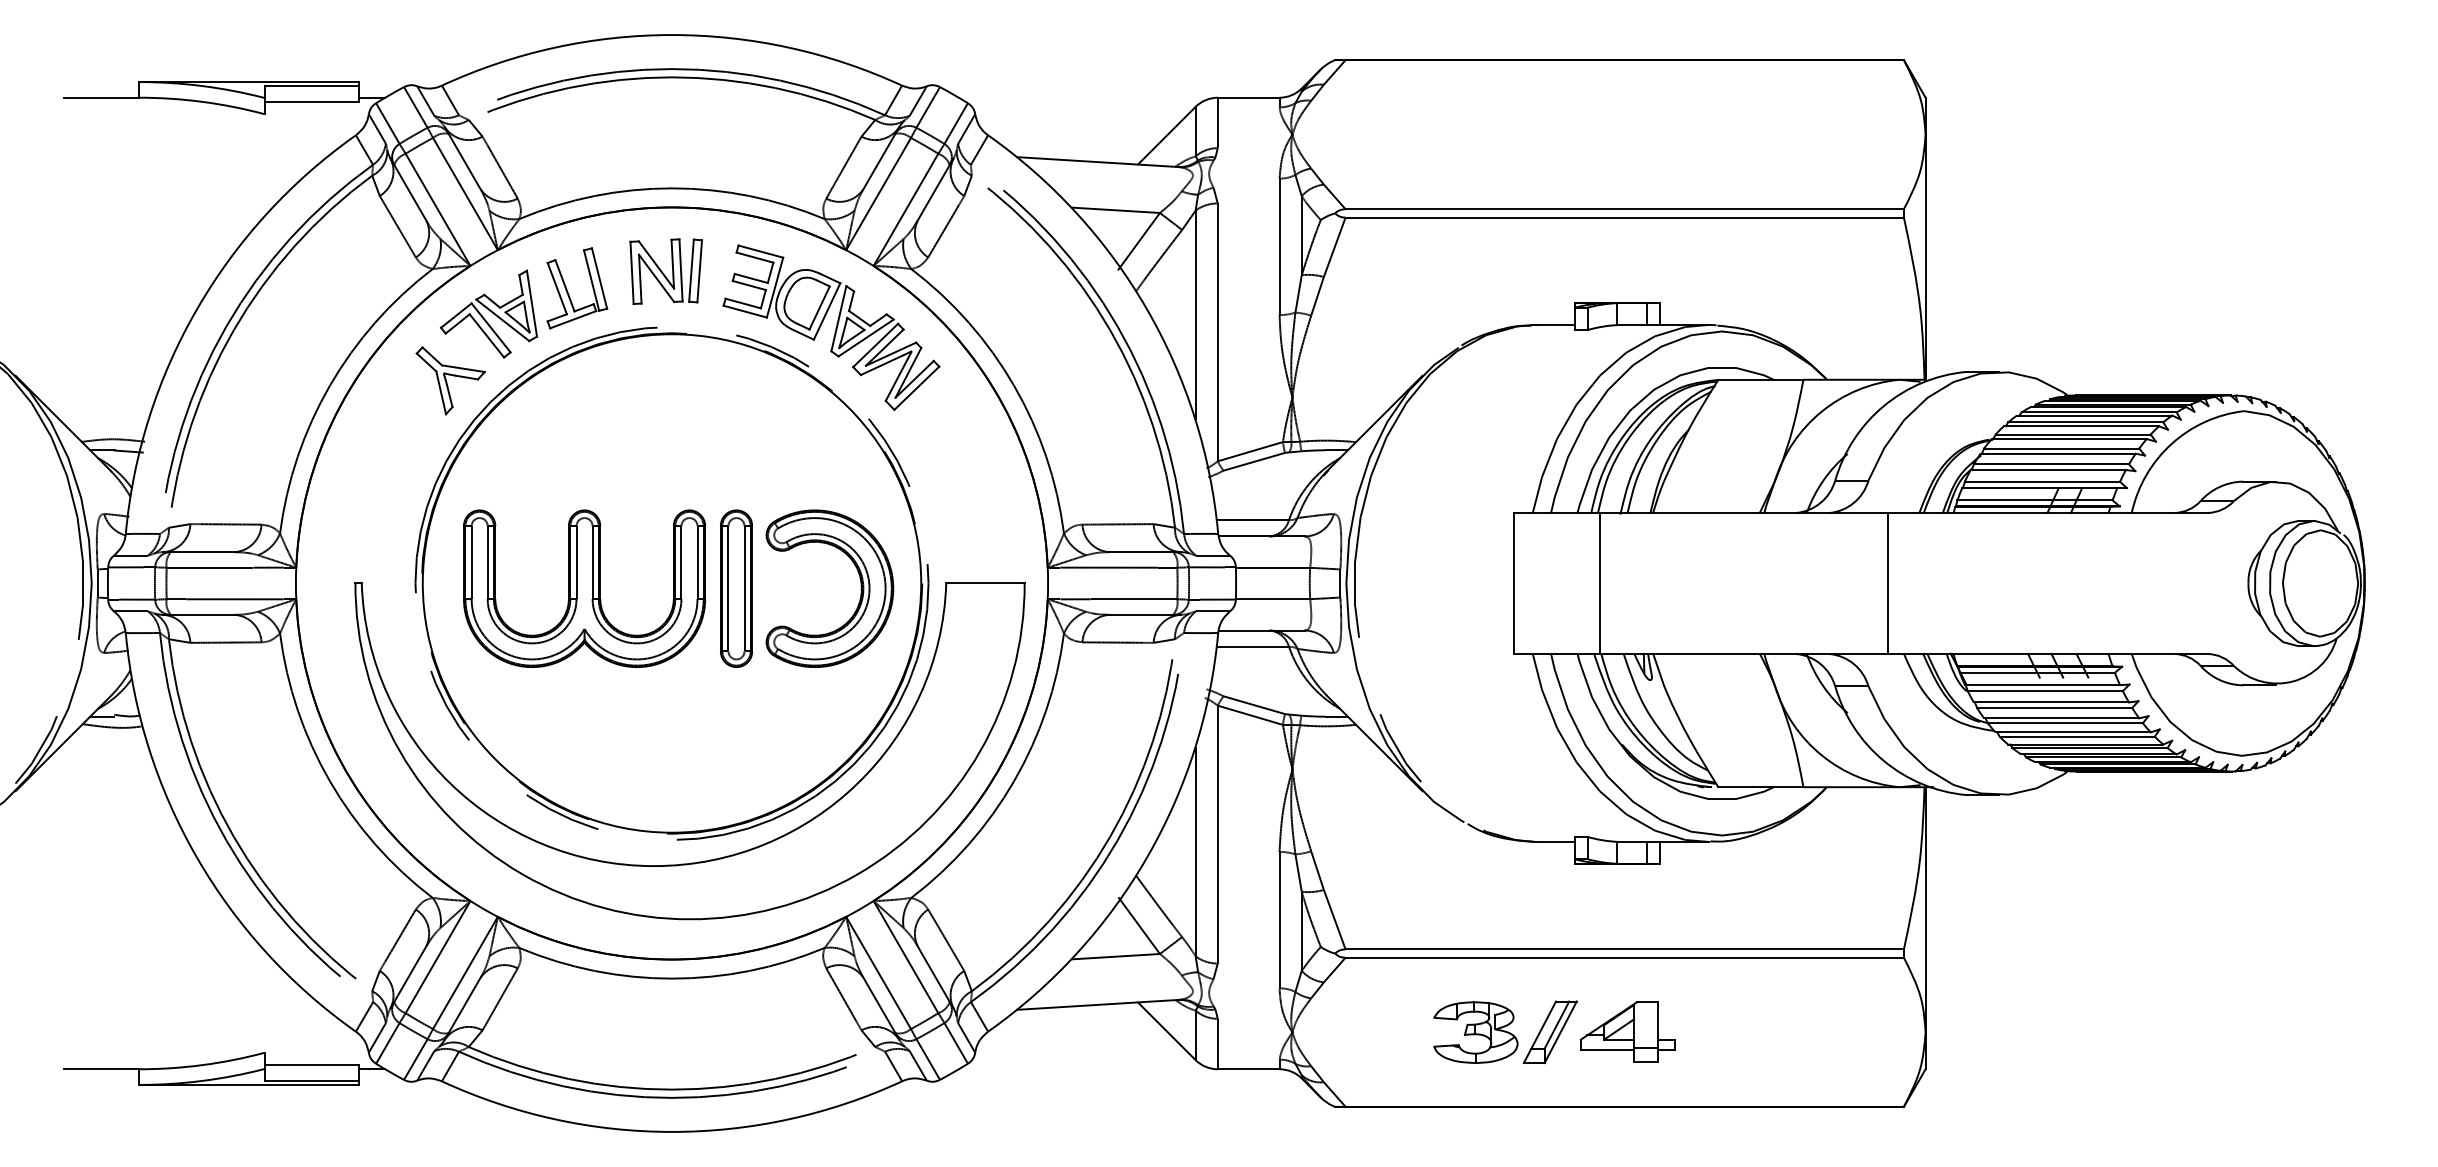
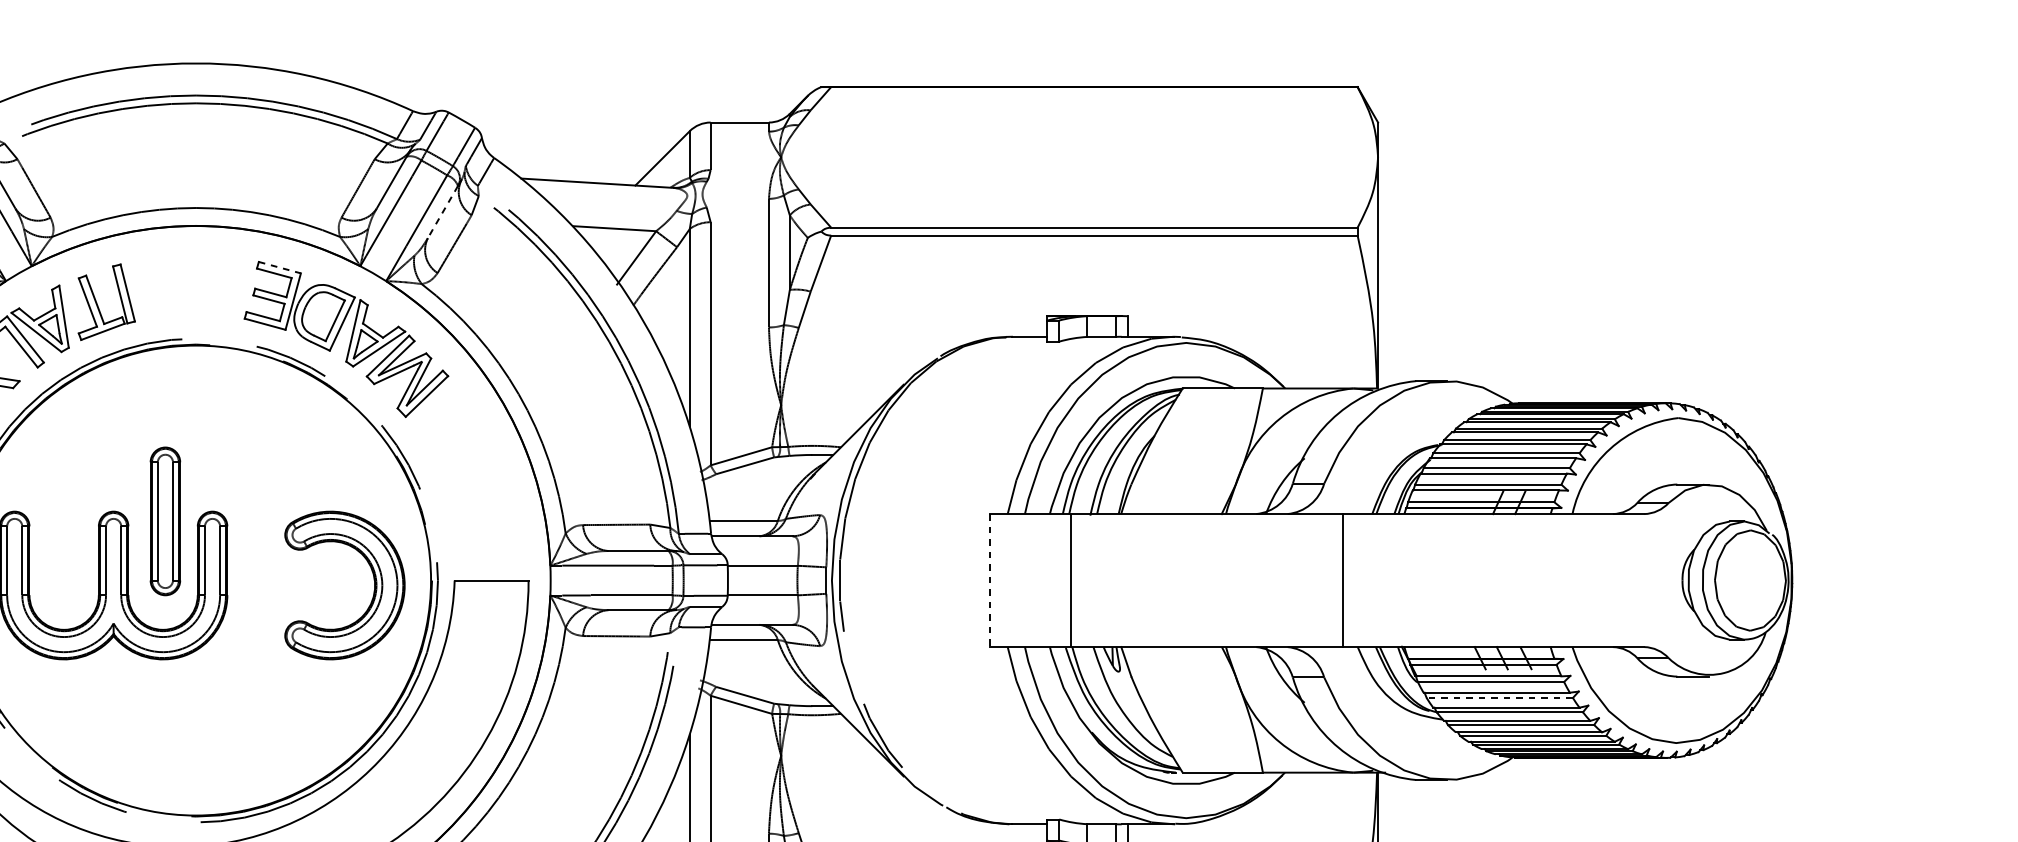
line: (933, 193) -> (442, 212), solid -> dashed
line: (761, 251) -> (280, 267), solid -> dashed
part: (665, 271) -> (189, 286), removed
line: (1513, 583) -> (989, 580), solid -> dashed
part: (736, 588) -> (165, 521), moved
line: (2054, 707) -> (1499, 697), solid -> dashed

